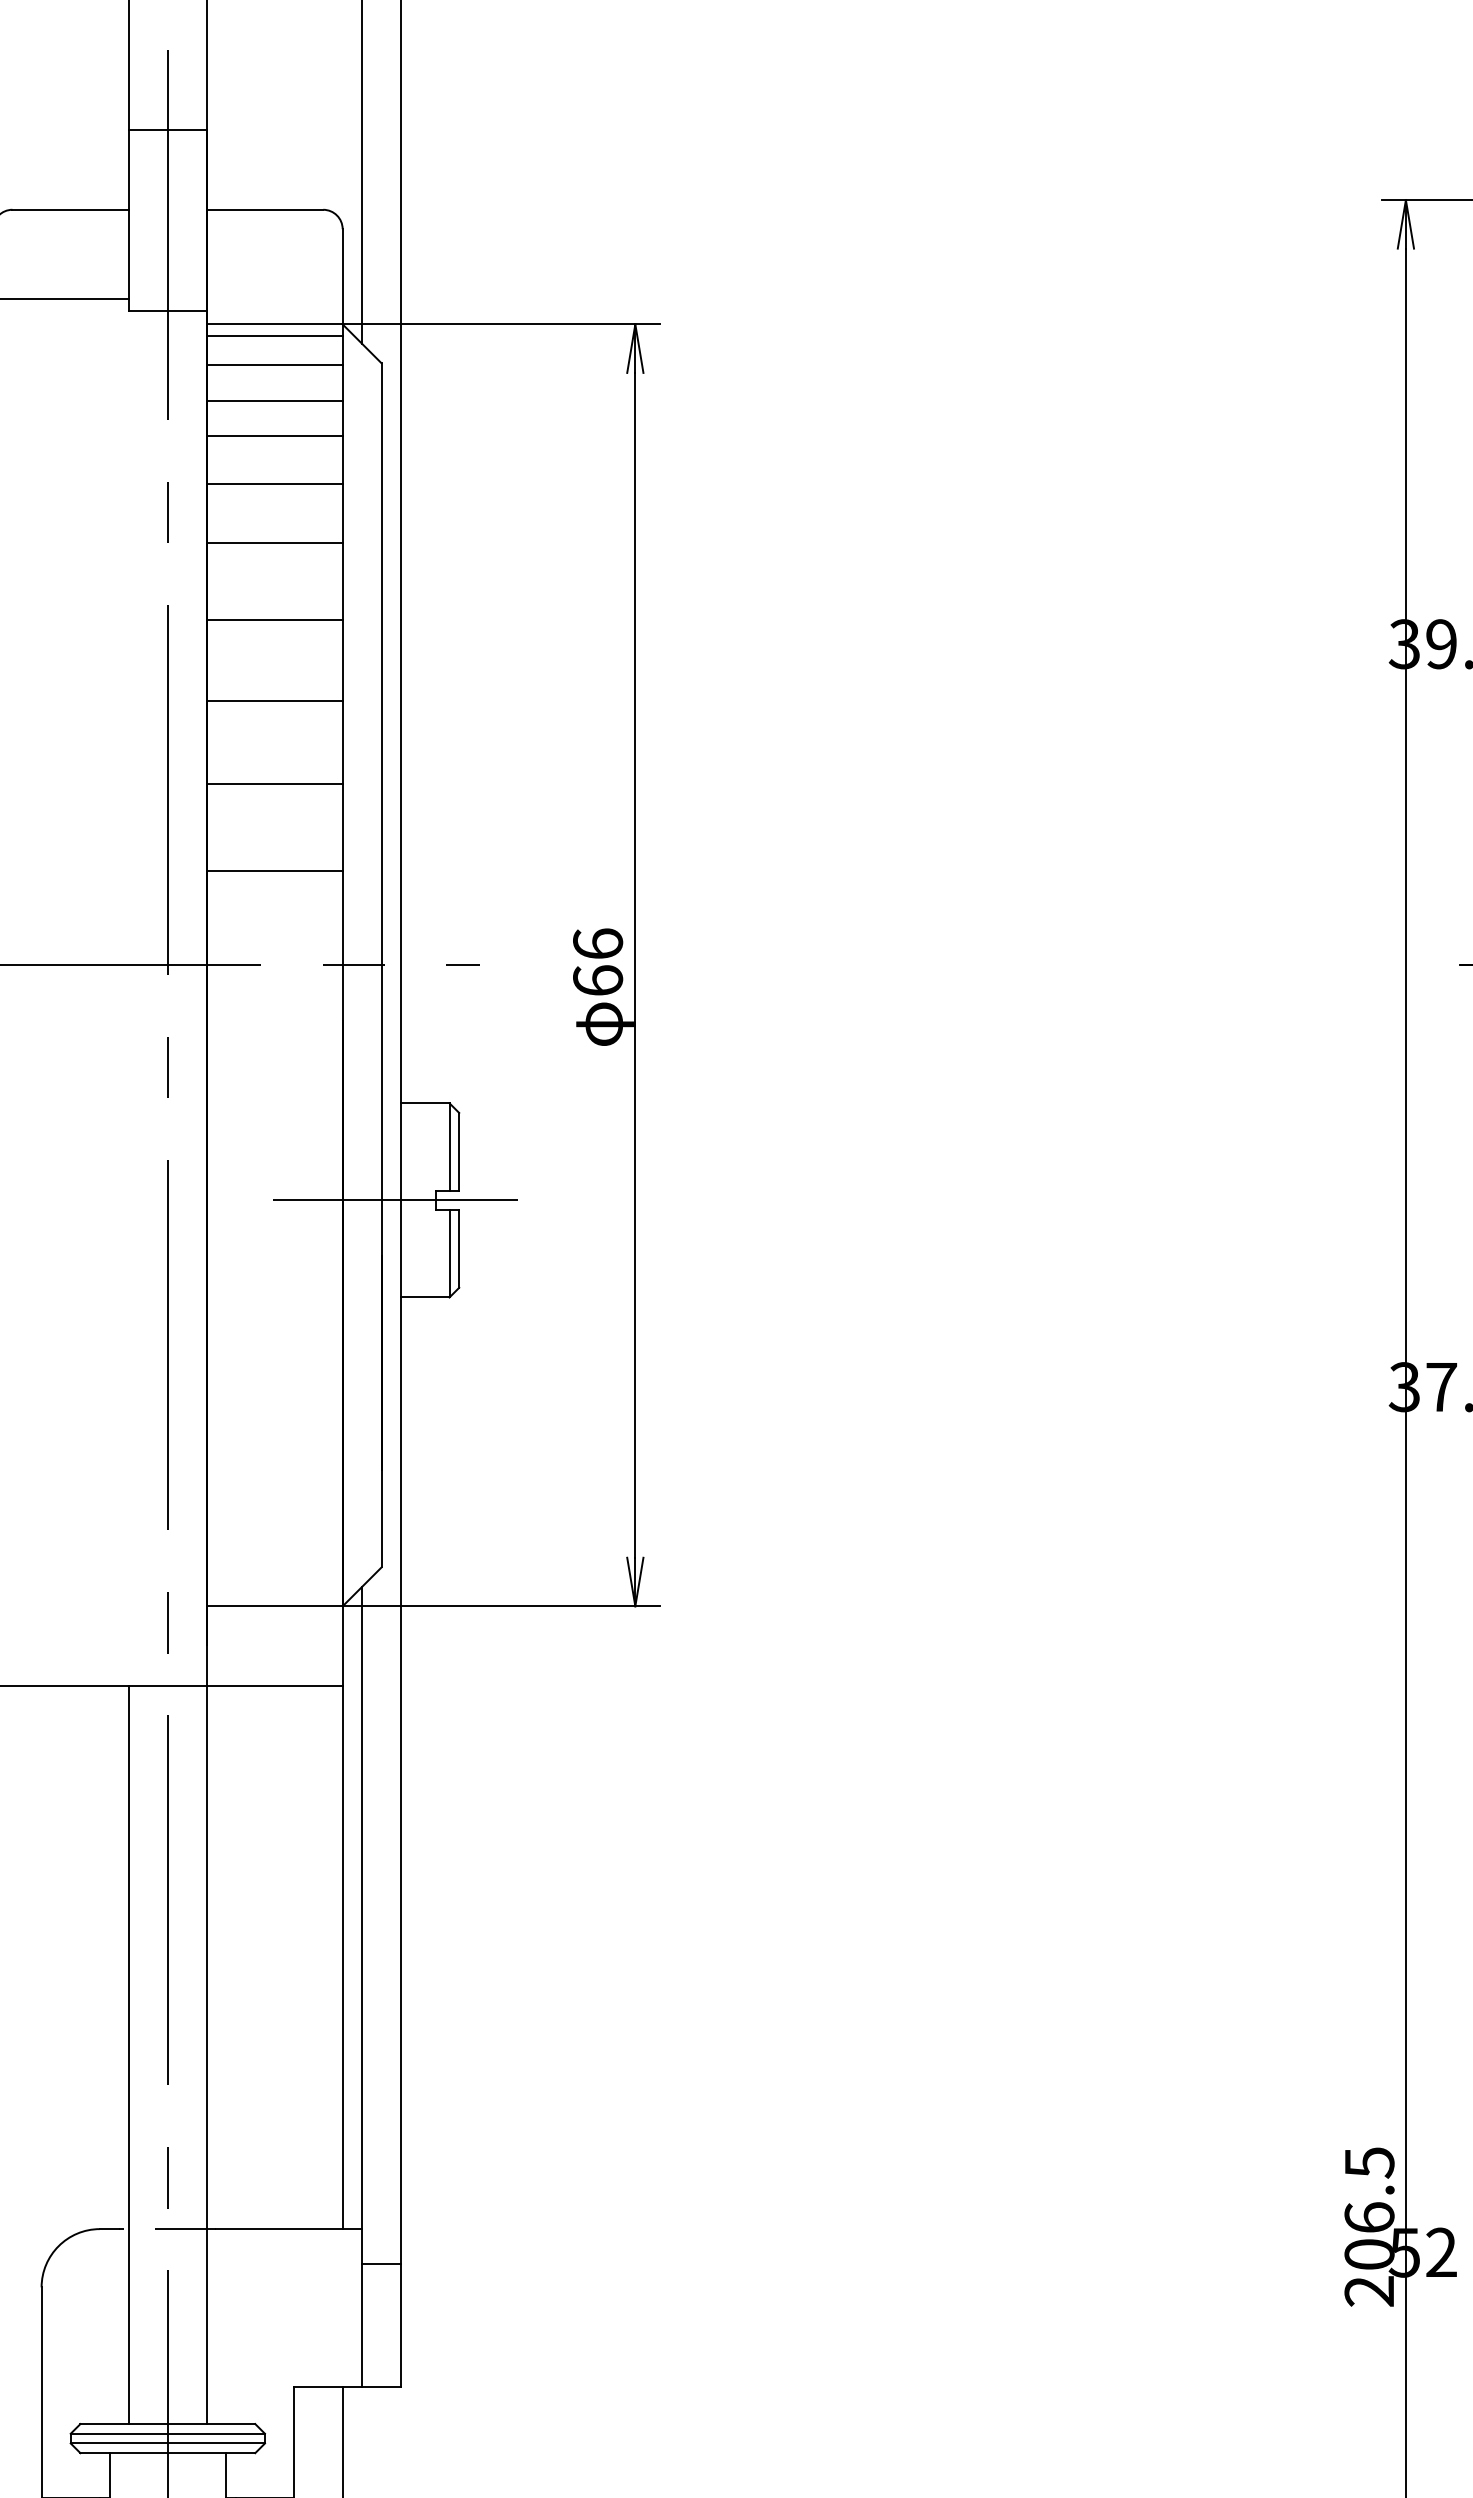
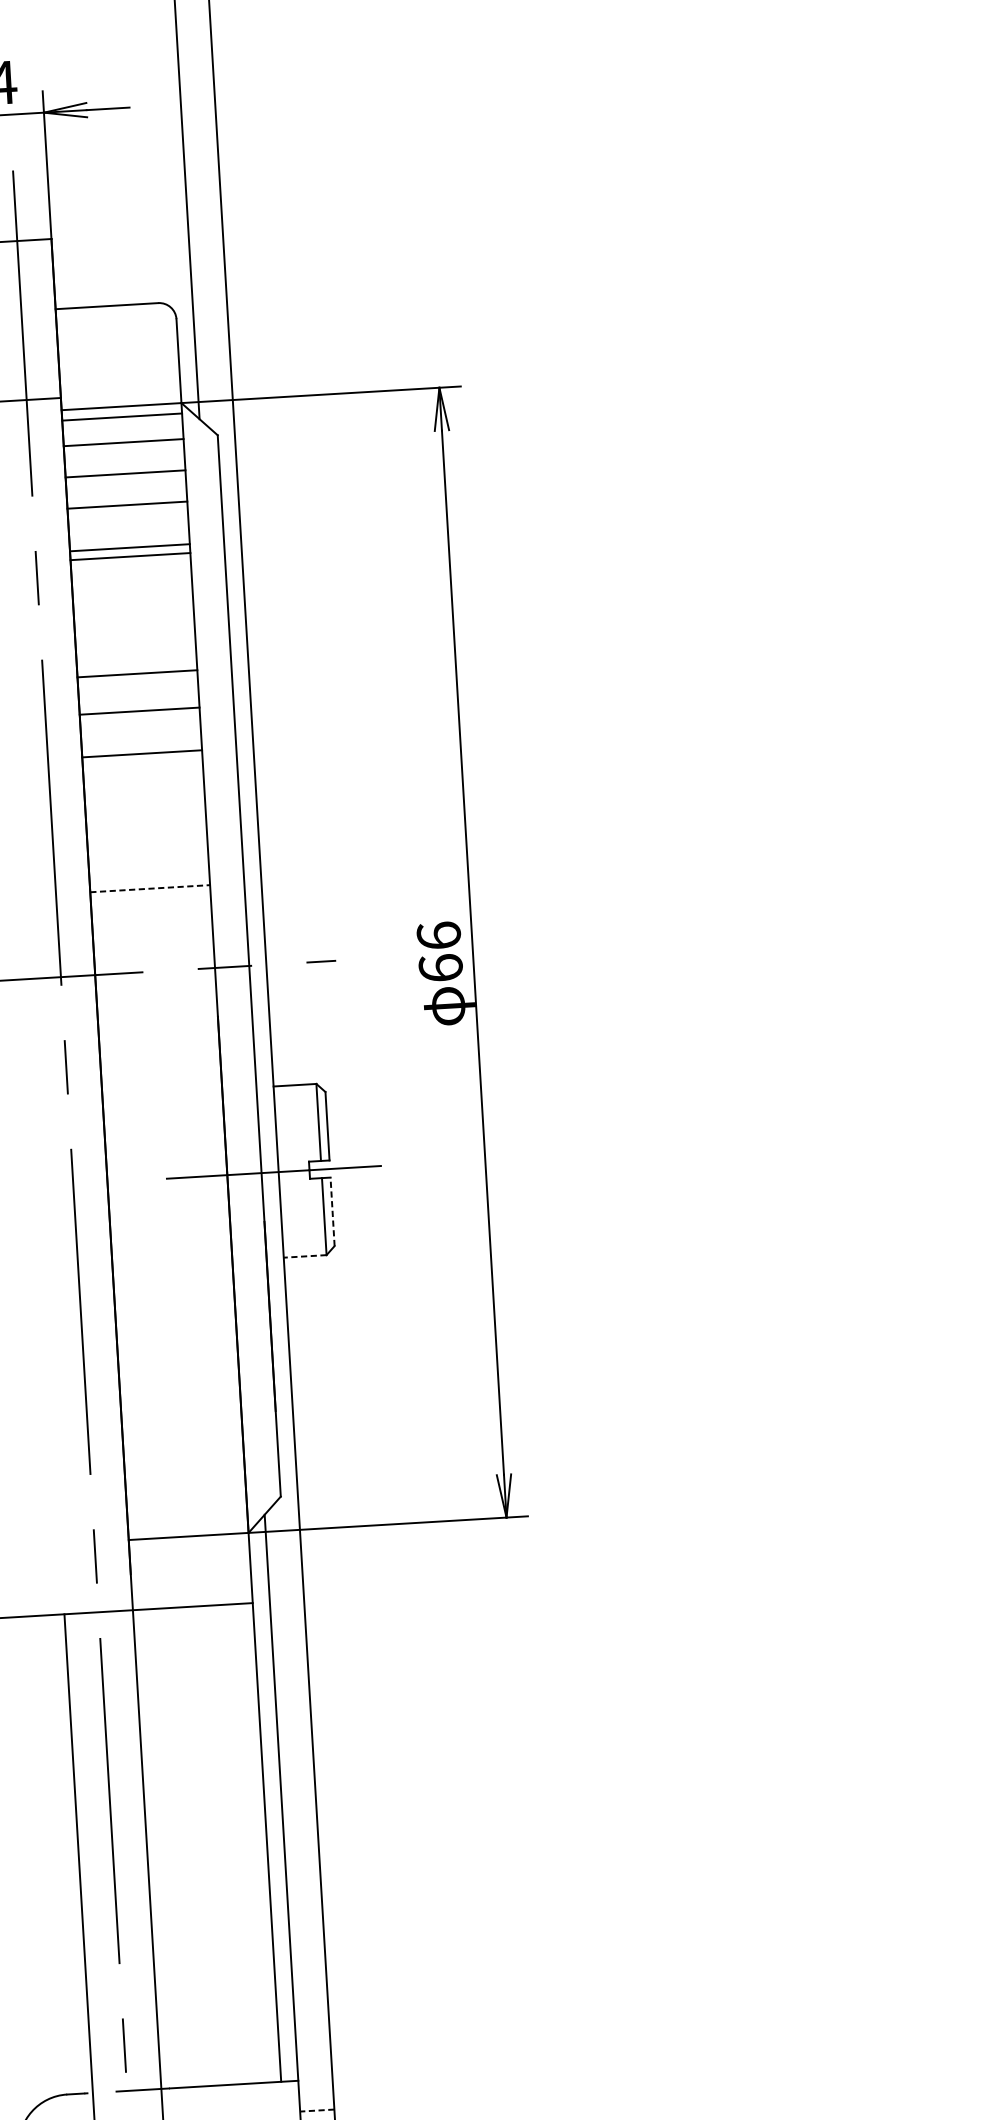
line: (274, 542) -> (130, 556), moved
line: (274, 619) -> (139, 710), moved
line: (274, 700) -> (137, 673), moved
line: (274, 784) -> (142, 754), moved
line: (274, 871) -> (150, 888), solid -> dashed
line: (459, 1248) -> (332, 1211), solid -> dashed
line: (424, 1297) -> (304, 1256), solid -> dashed
line: (381, 2264) -> (317, 2110), solid -> dashed

